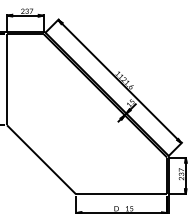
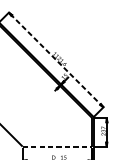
line: (119, 81) -> (55, 59), solid -> dashed
line: (122, 194) -> (58, 146), solid -> dashed

